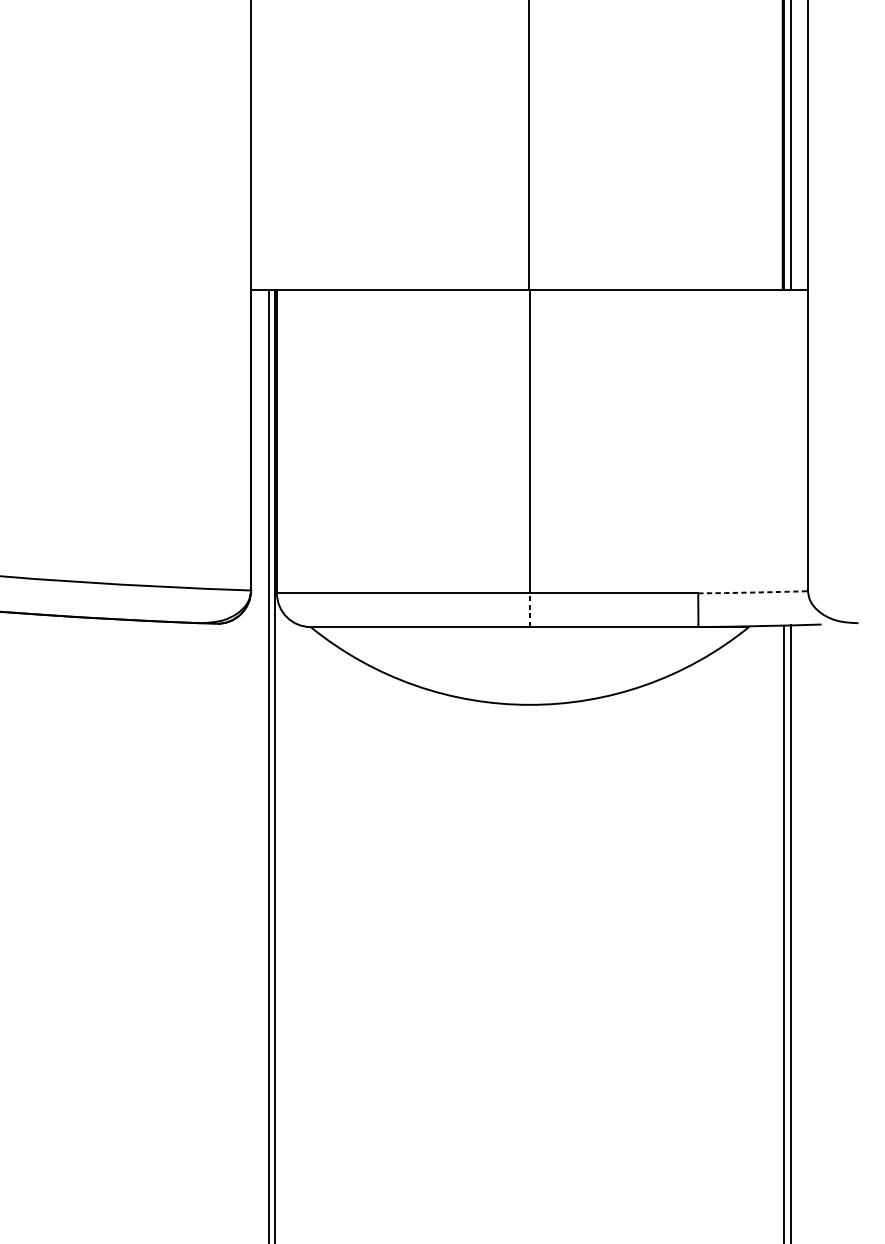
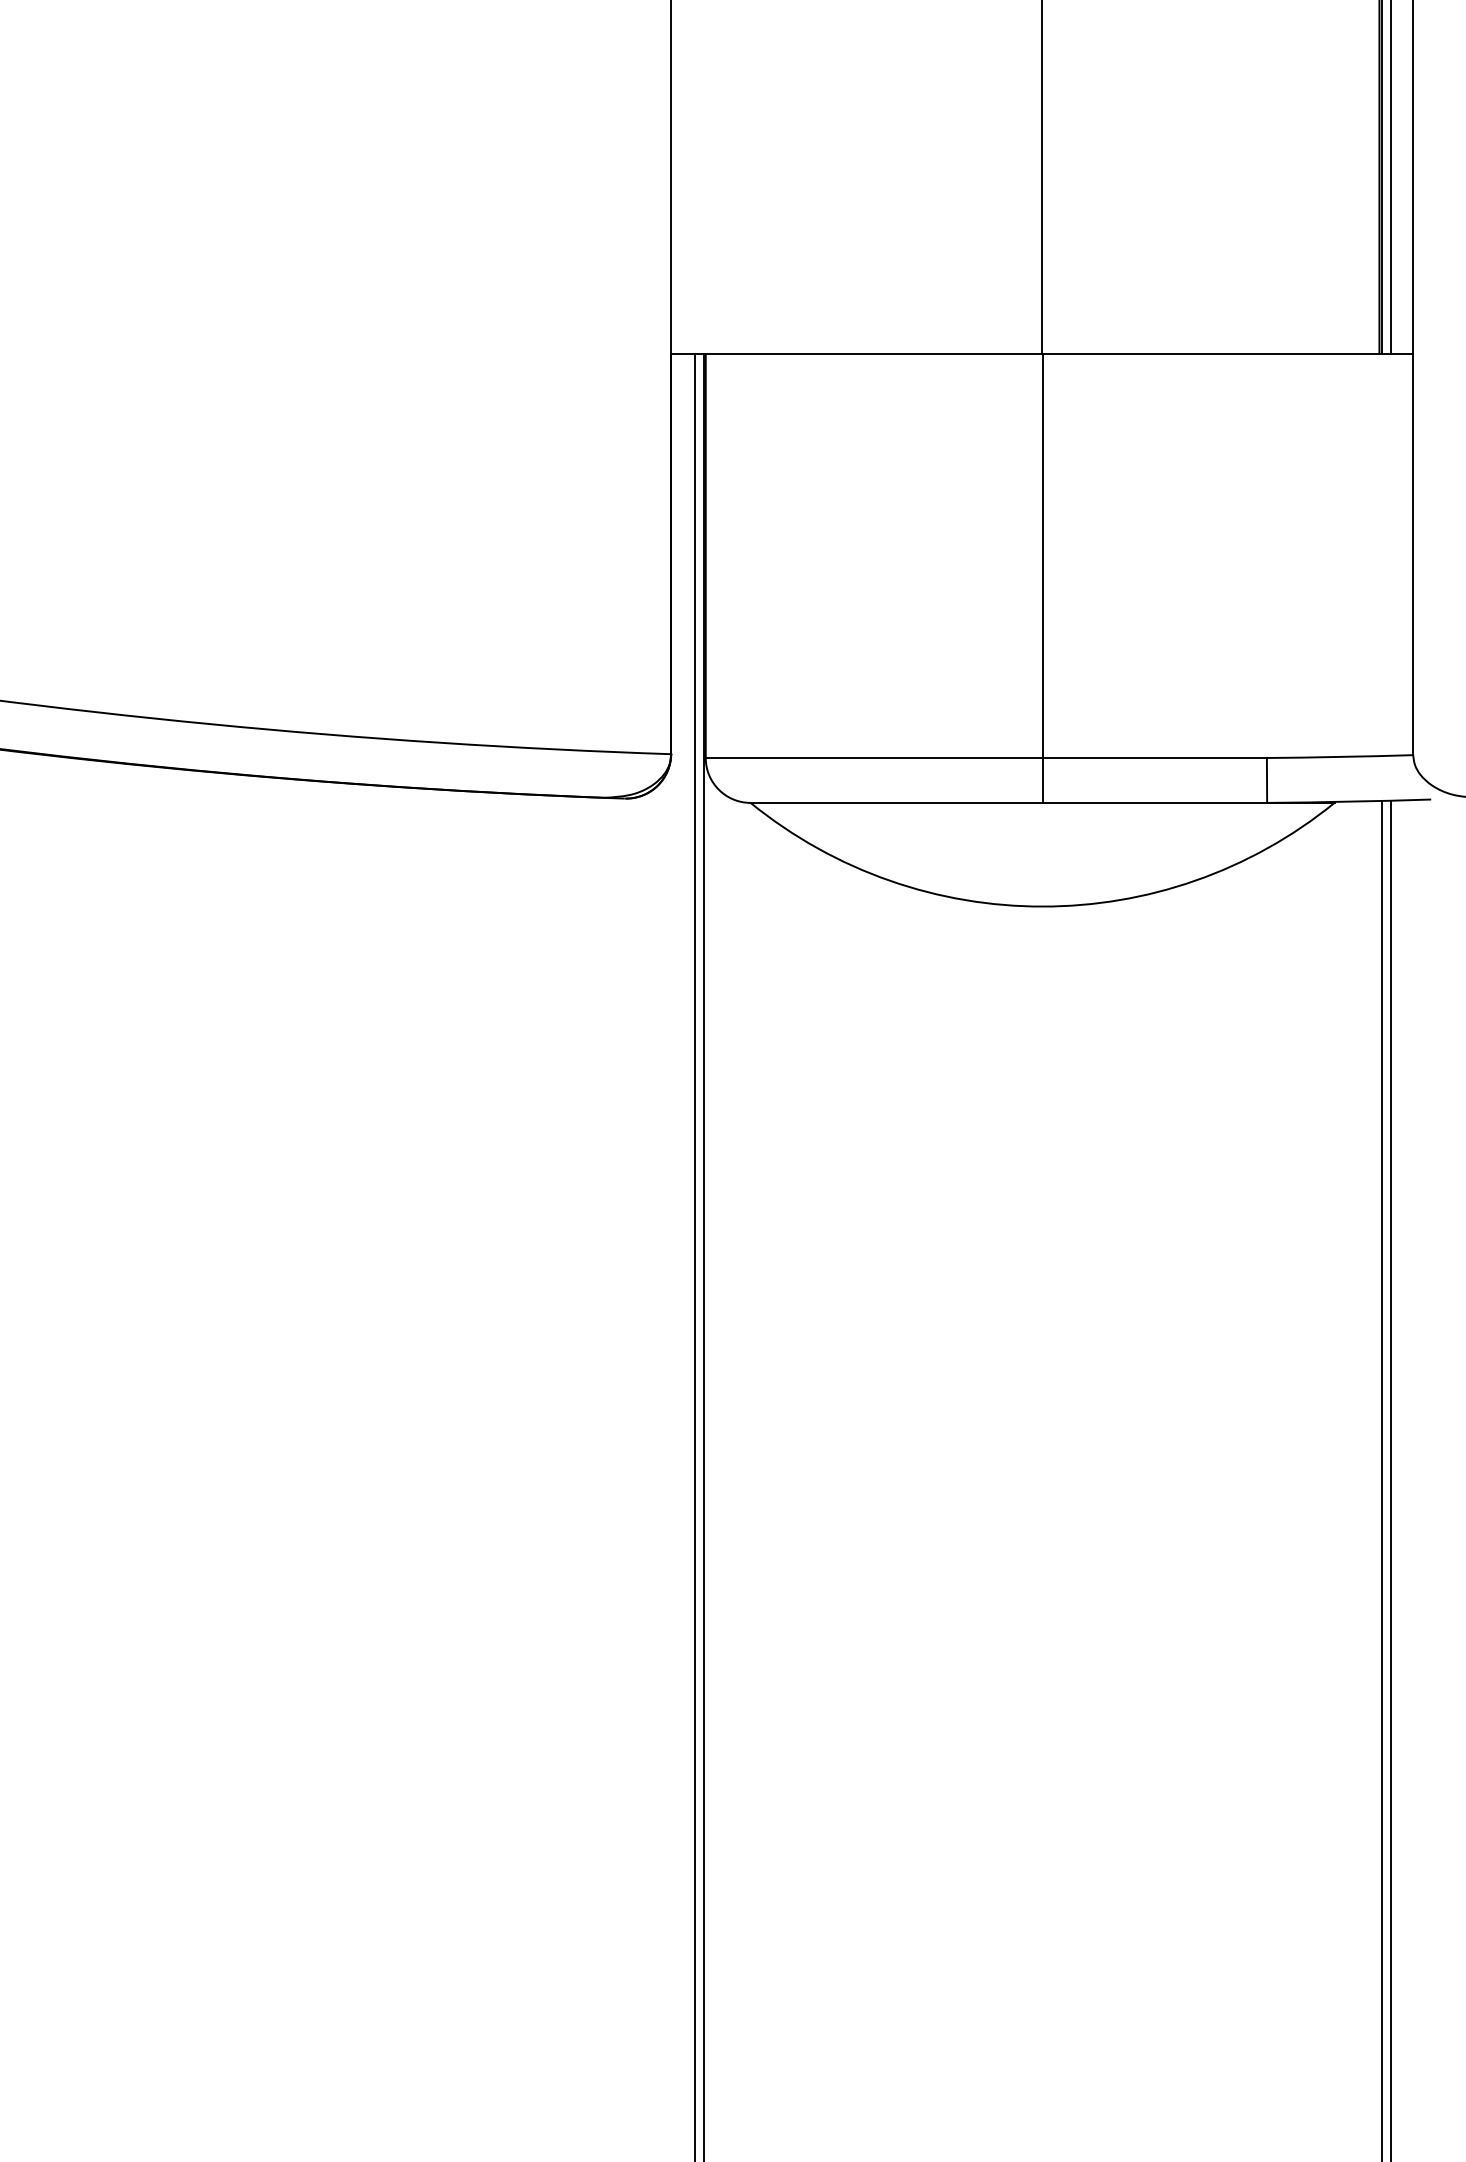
arc: (753, 592) -> (1340, 756), dashed -> solid
line: (529, 609) -> (1042, 779), dashed -> solid

